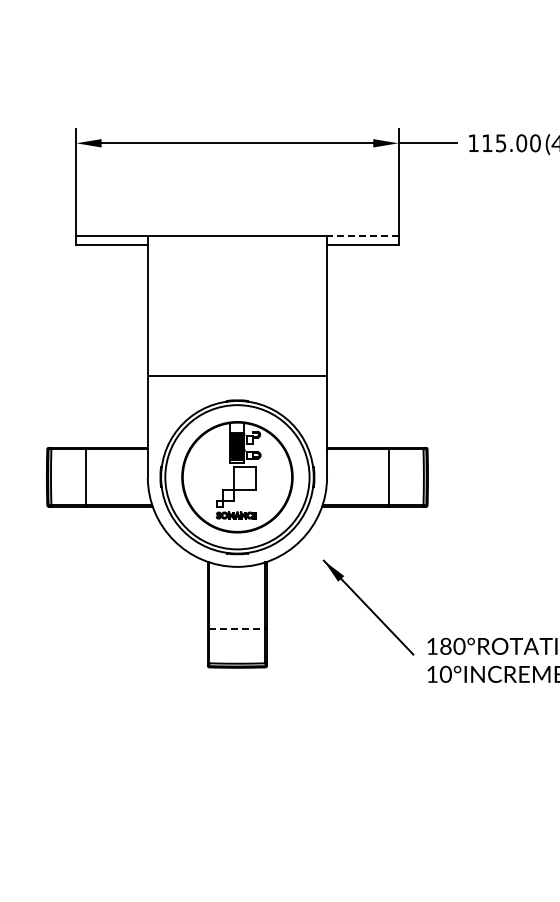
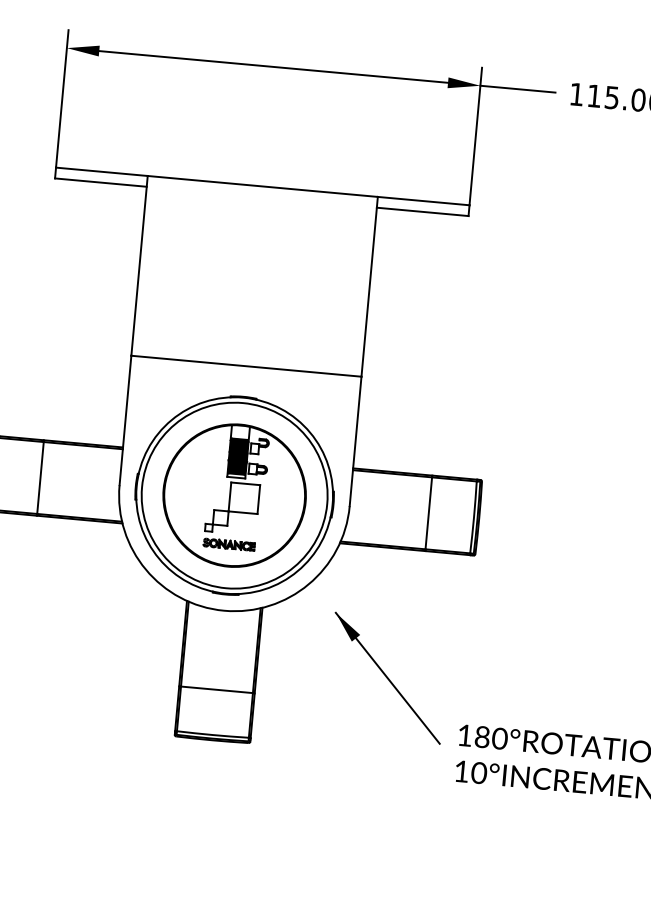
line: (362, 236) -> (423, 201), dashed -> solid
line: (237, 628) -> (217, 689), dashed -> solid

